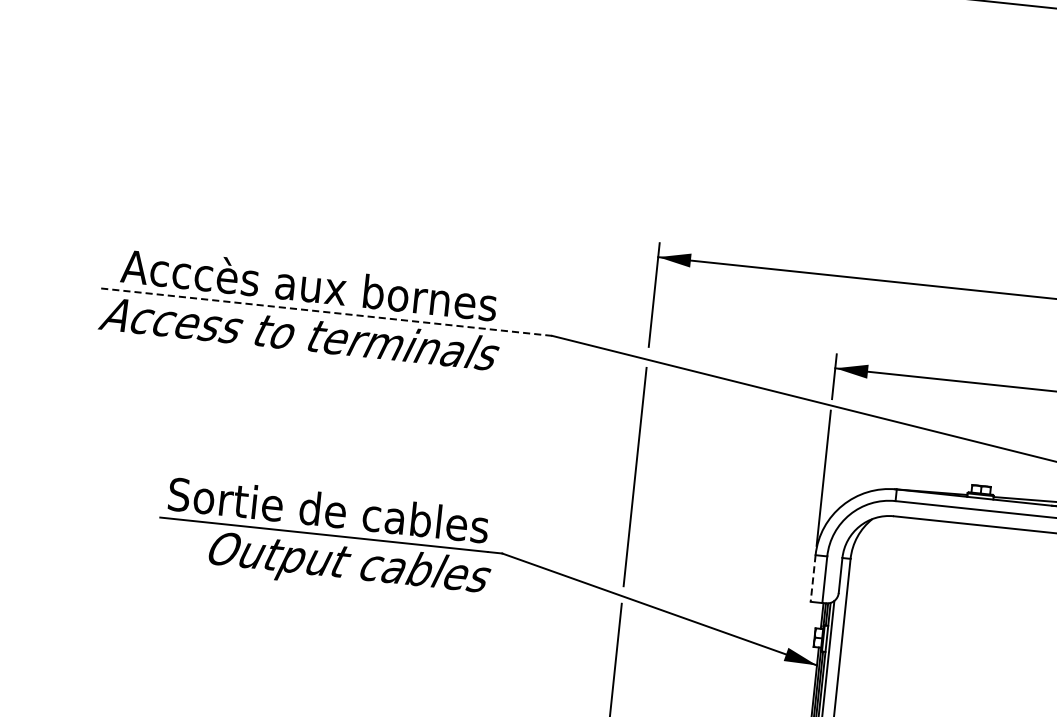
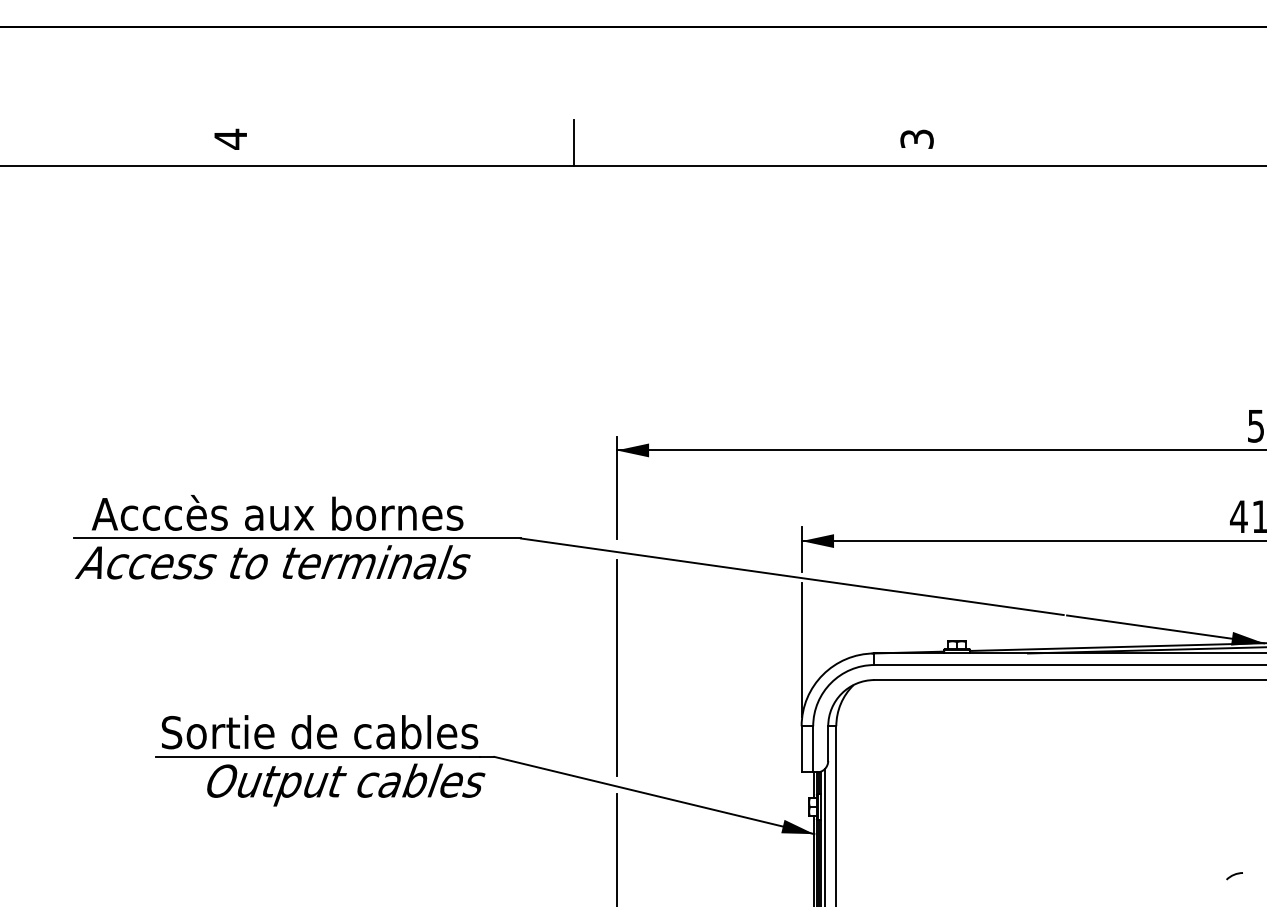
line: (326, 312) -> (297, 538), dashed -> solid
line: (812, 578) -> (801, 749), dashed -> solid

